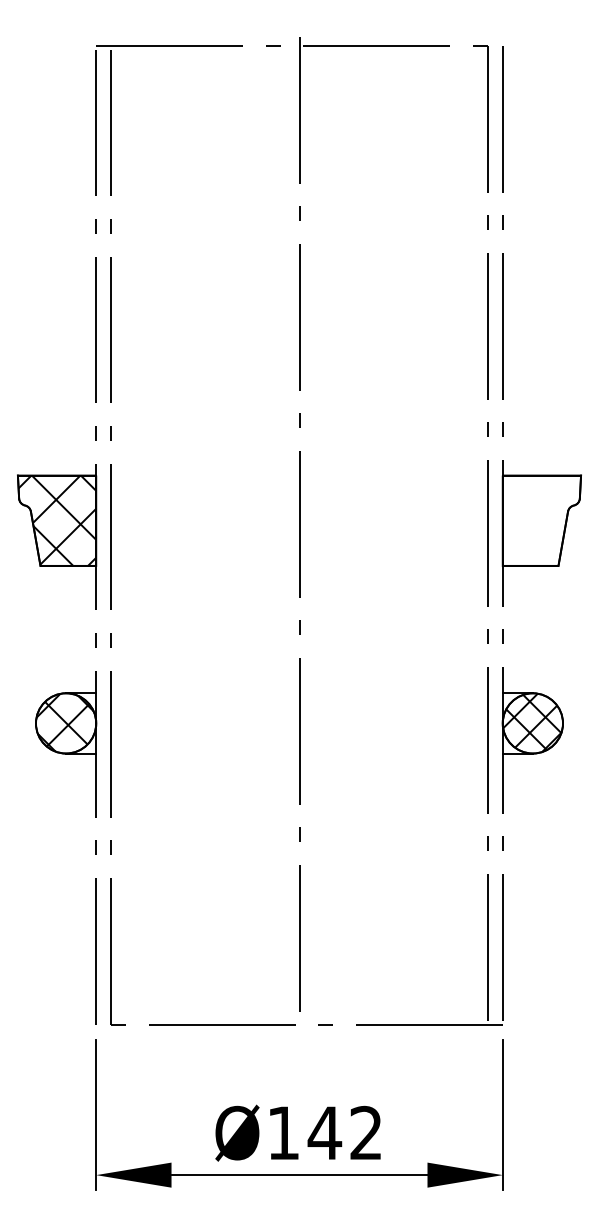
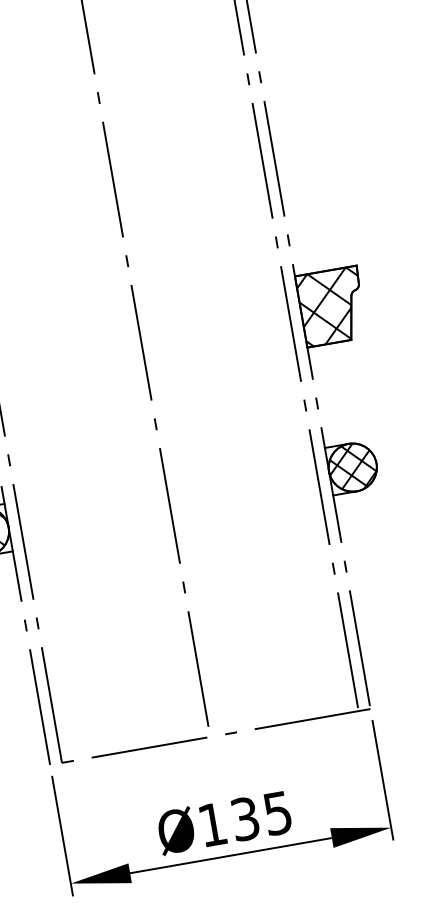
hatch: (541, 520) -> (331, 306), added
text: (344, 1132) -> (260, 815), Ø142 -> Ø135

